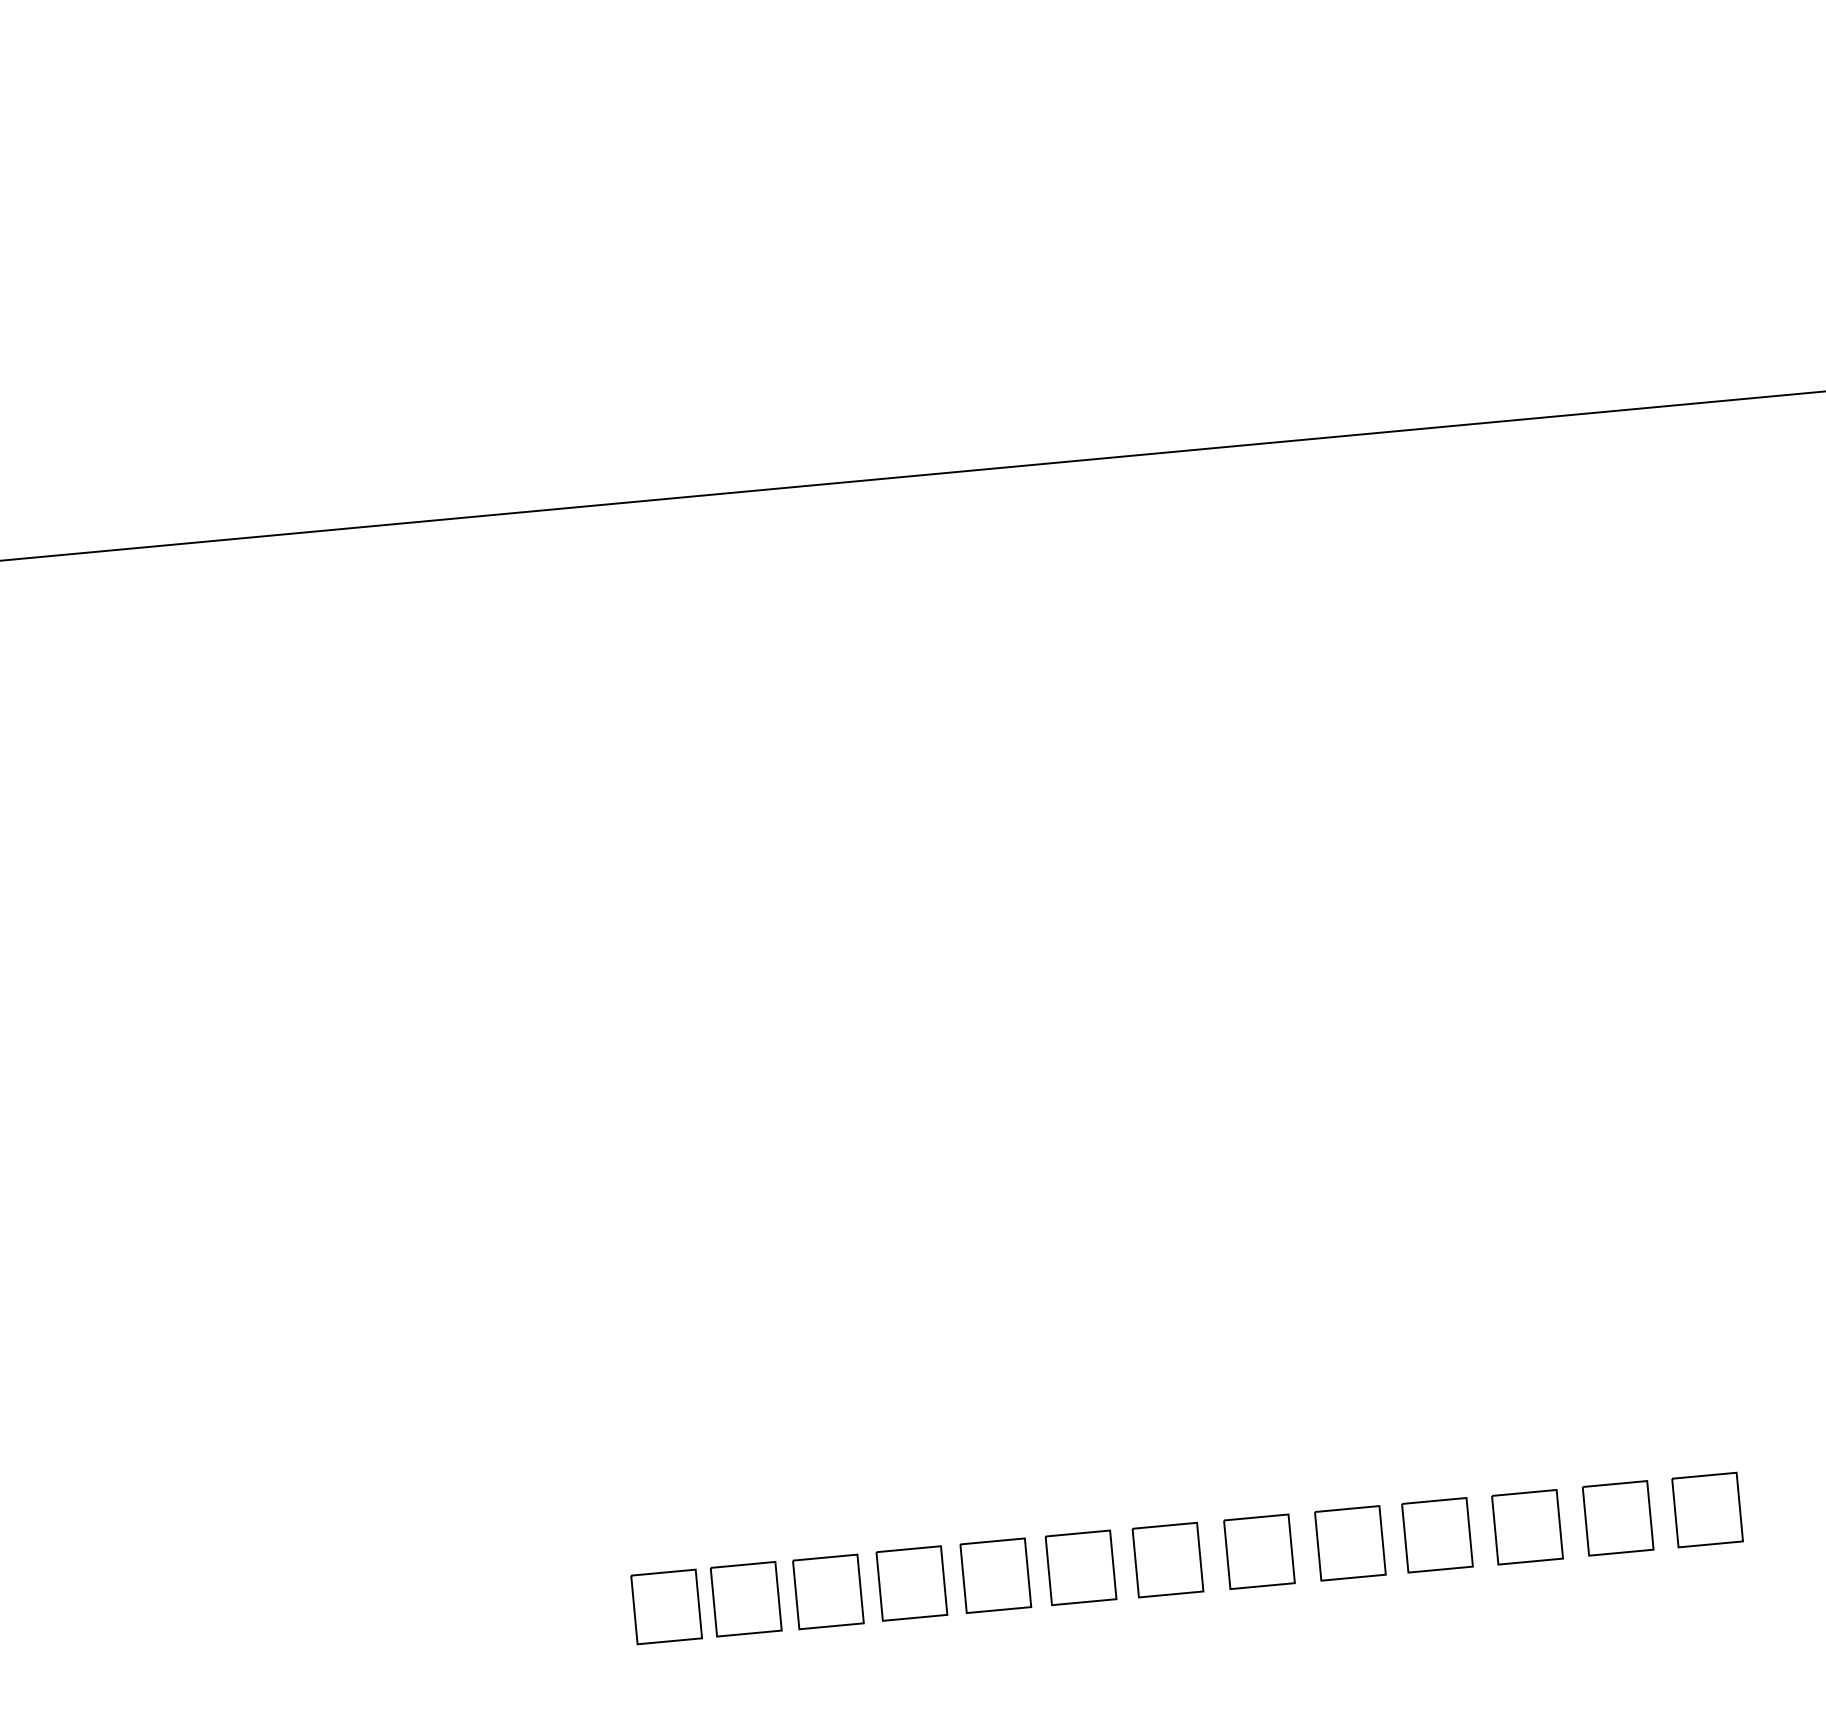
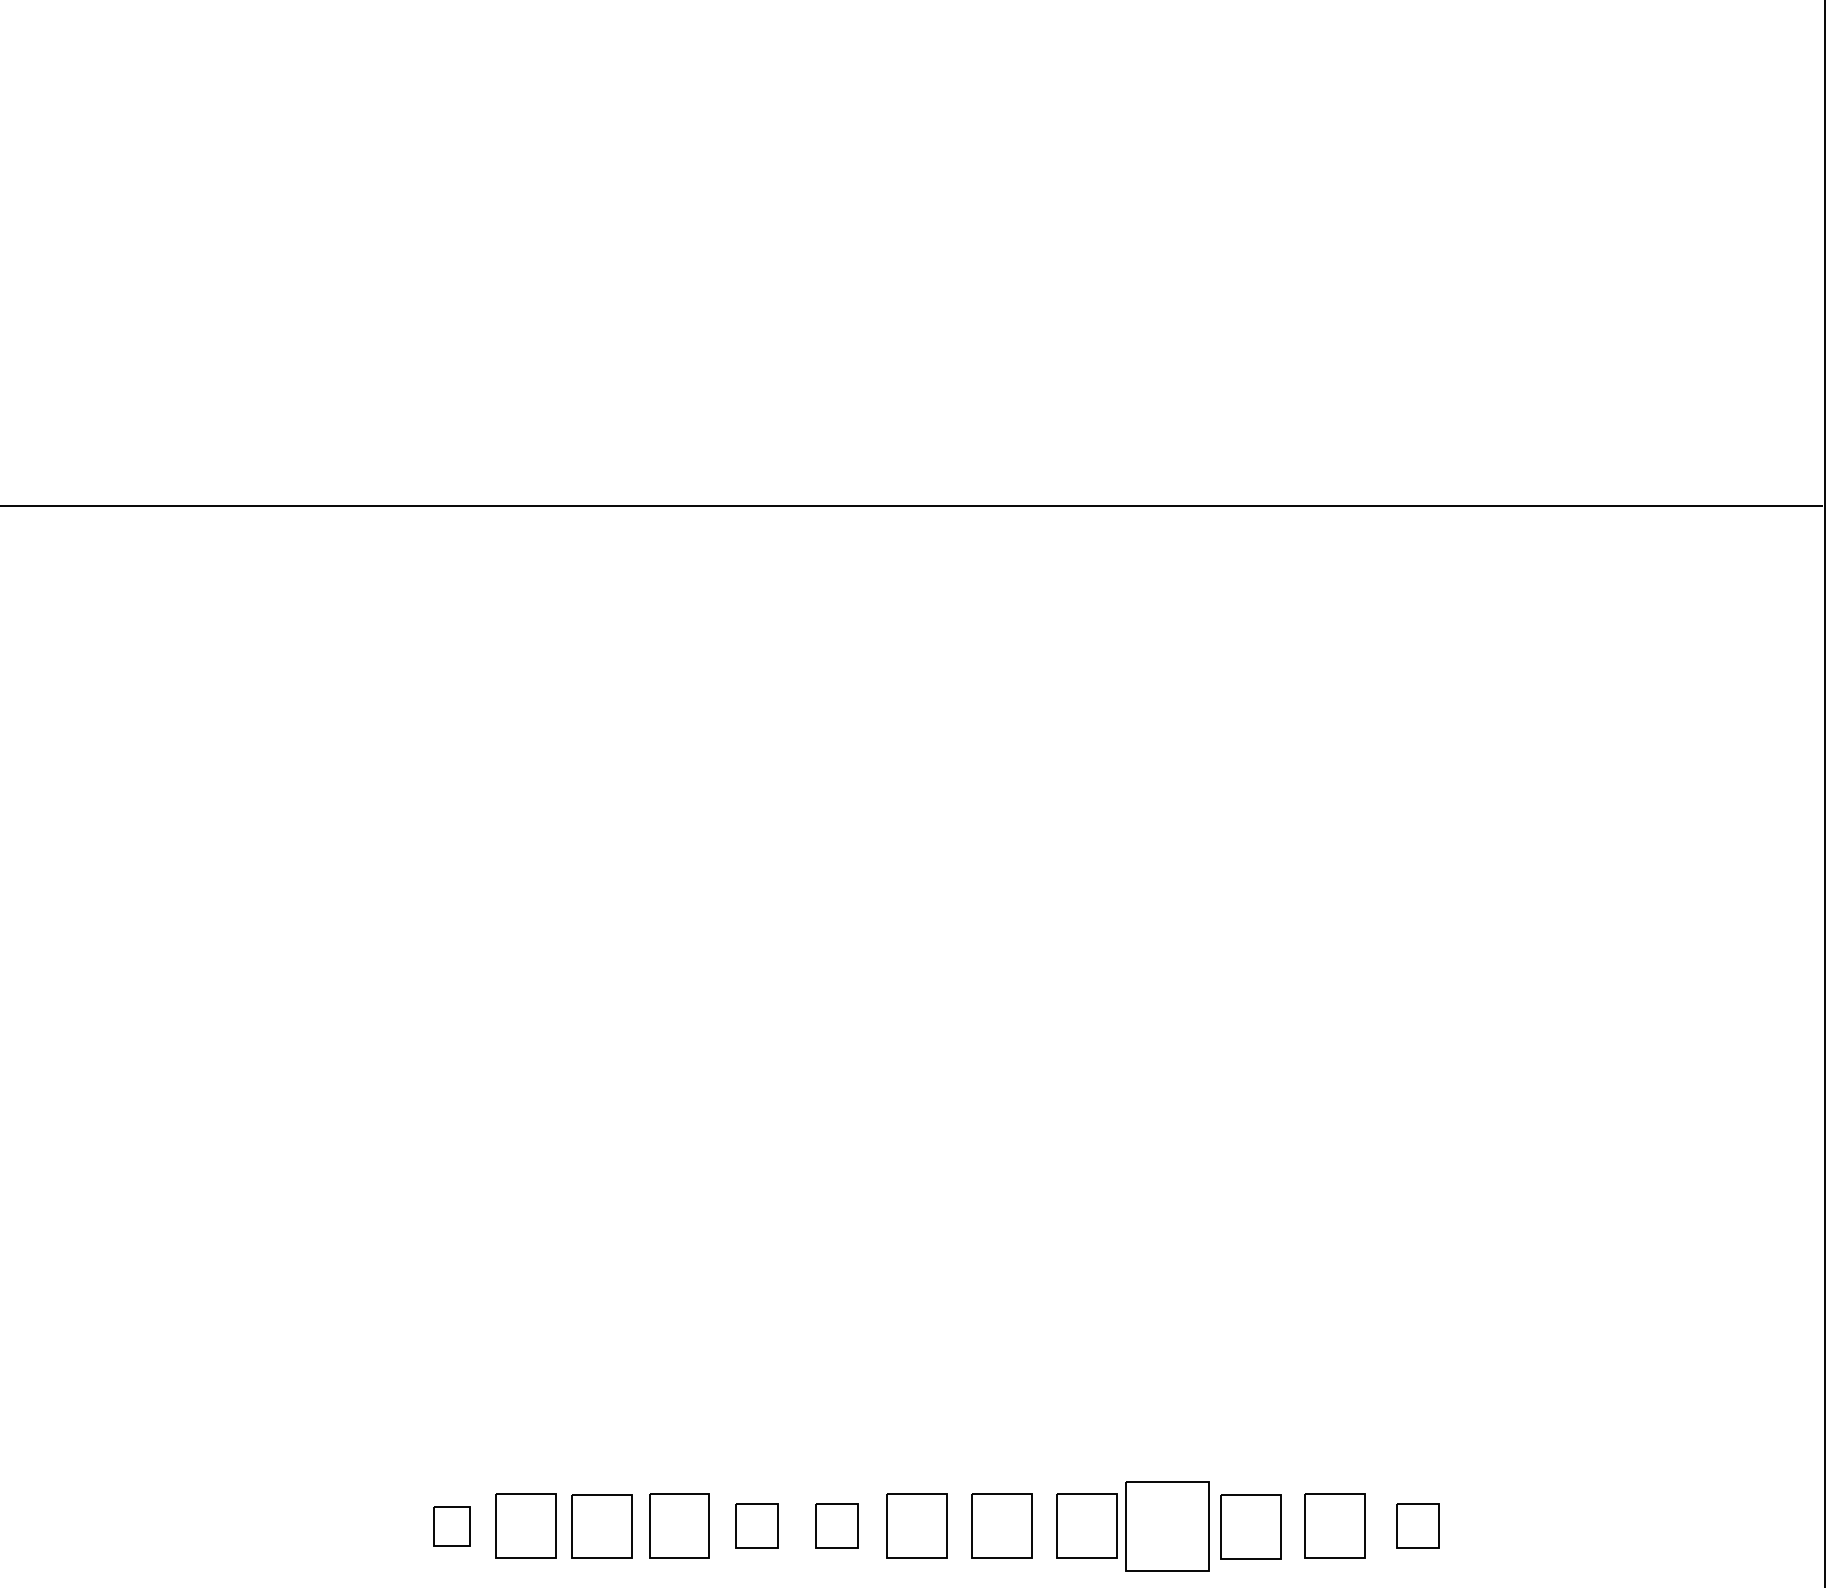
part: (1706, 1509) -> (1417, 1525), size x0.7
part: (1437, 1534) -> (1167, 1525), size x1.4
part: (1080, 1567) -> (836, 1525), size x0.7
part: (994, 1575) -> (756, 1525), size x0.7
part: (666, 1606) -> (451, 1526), size x0.6

